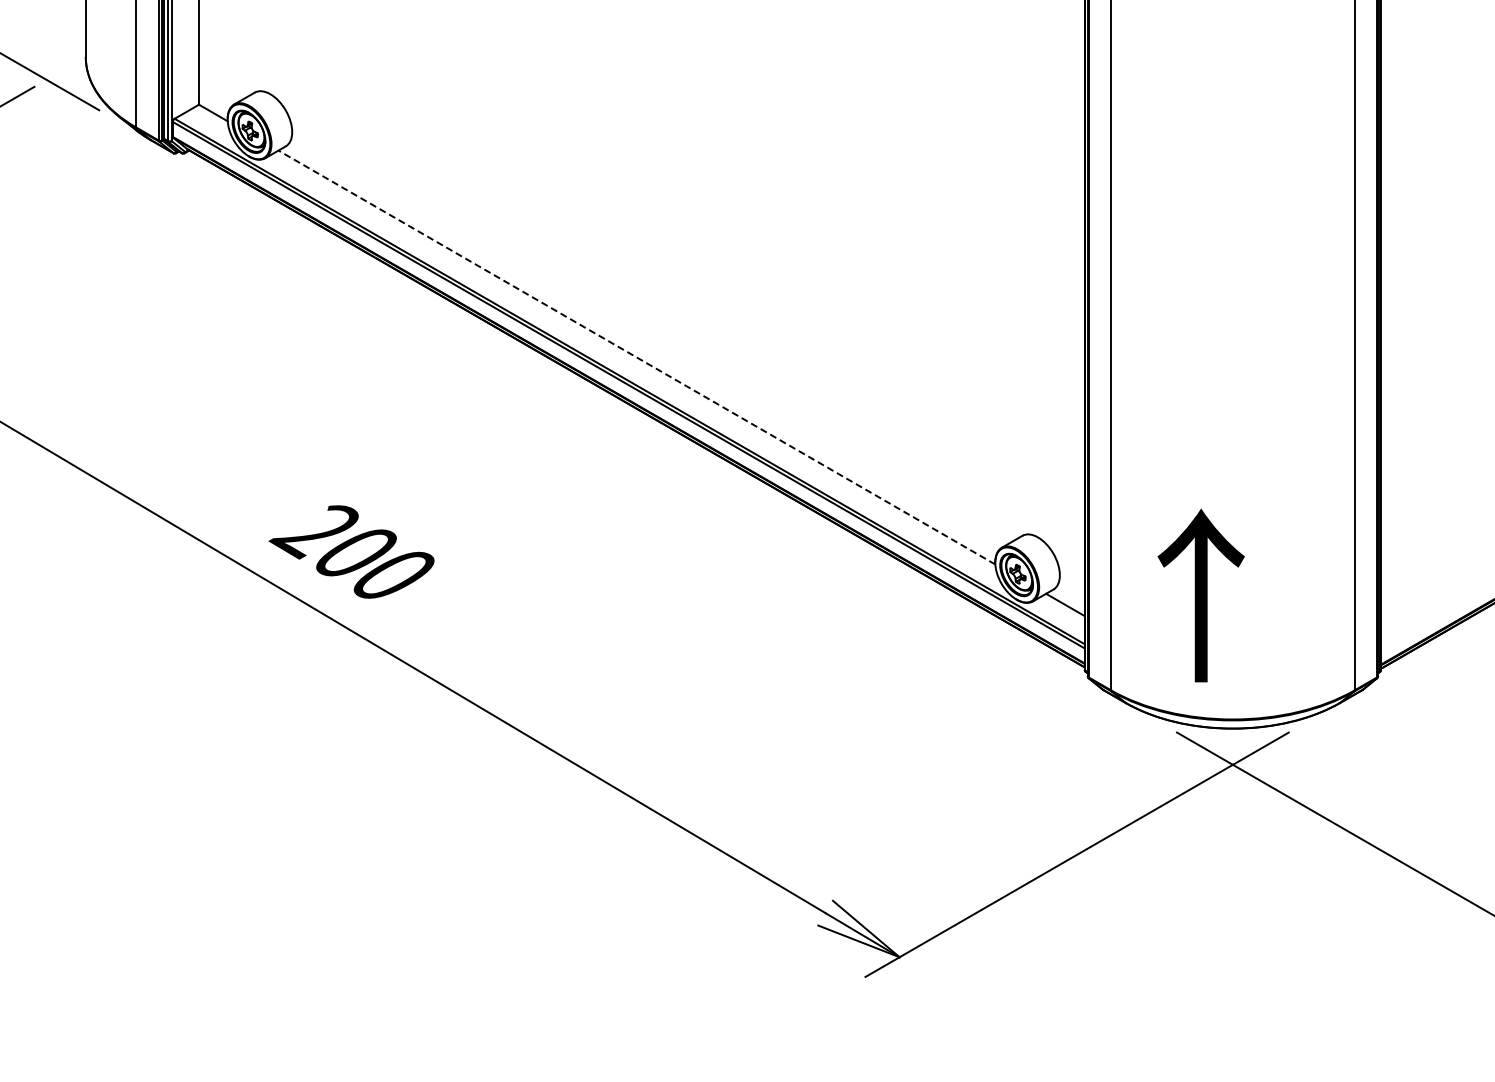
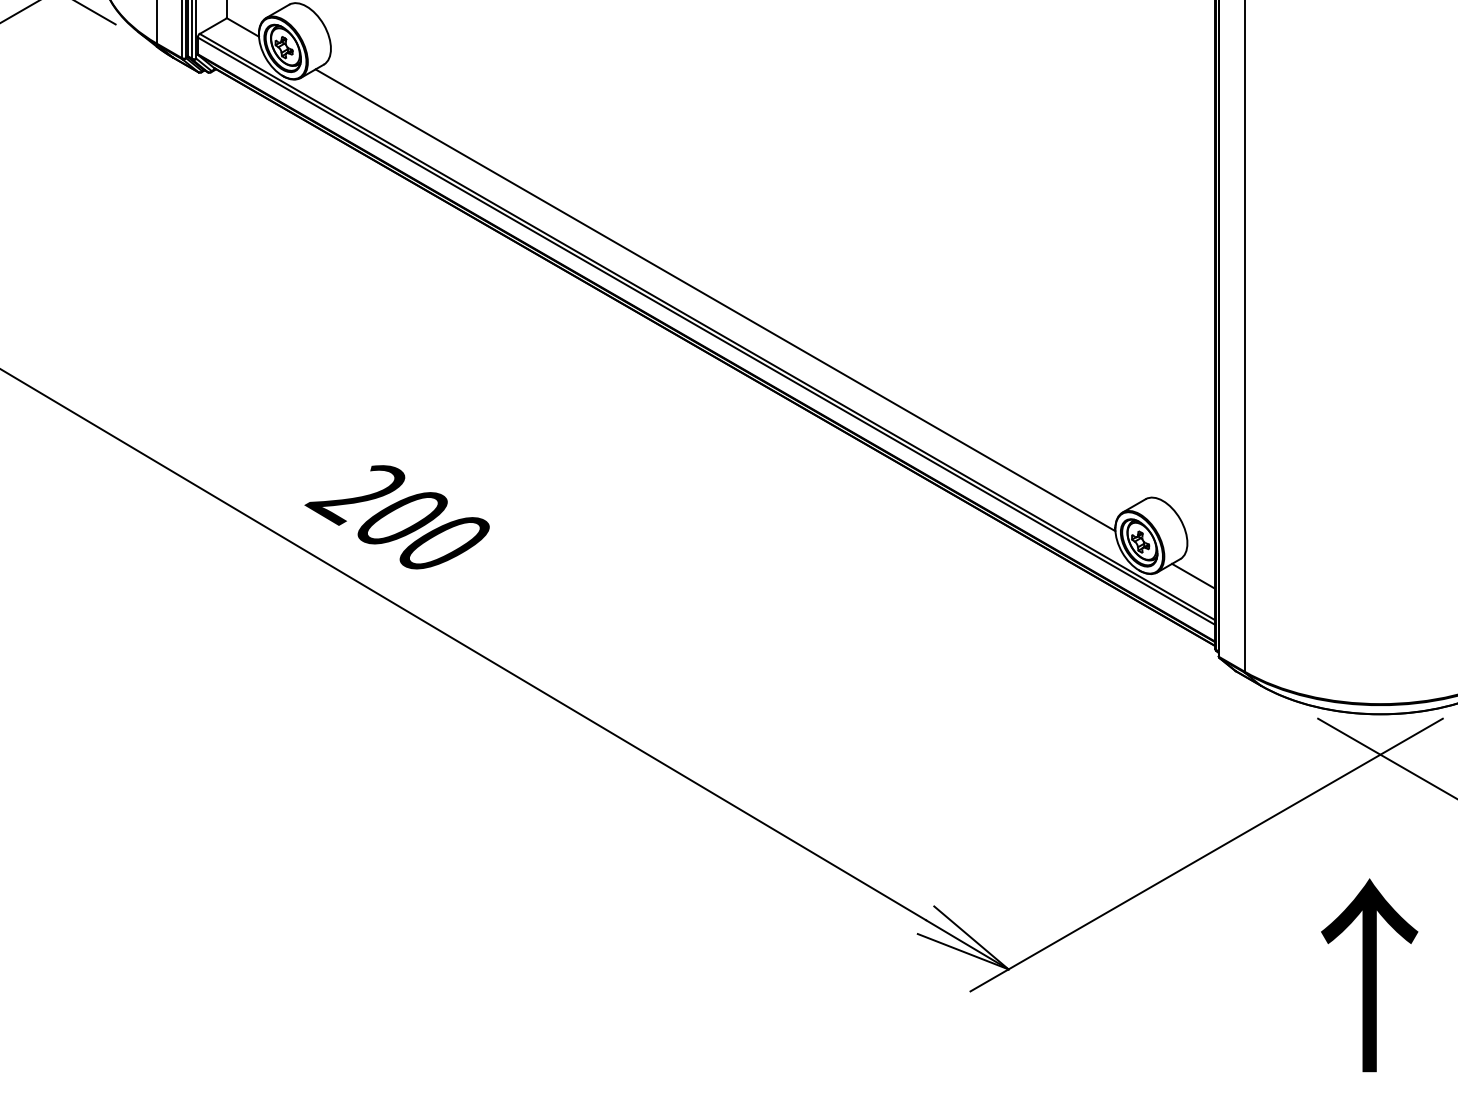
line: (636, 357) -> (715, 300), dashed -> solid
text: (1200, 595) -> (1368, 975), moved

